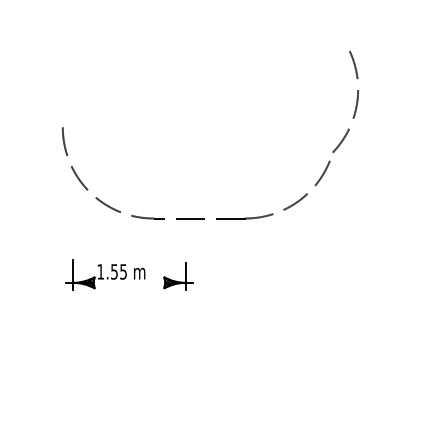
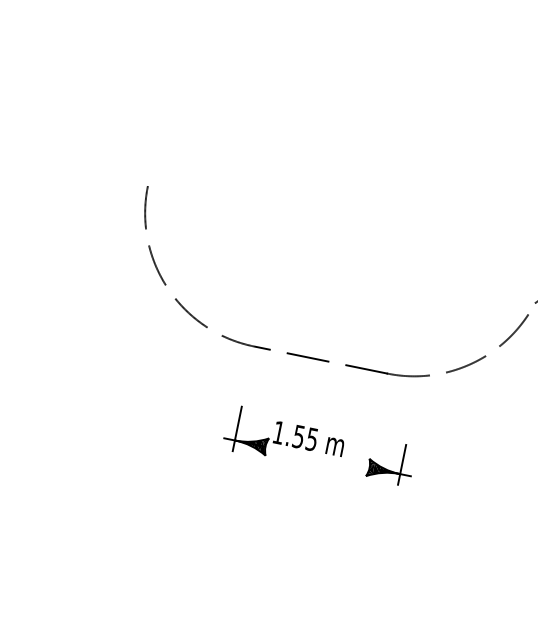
part: (129, 274) -> (320, 445), moved

